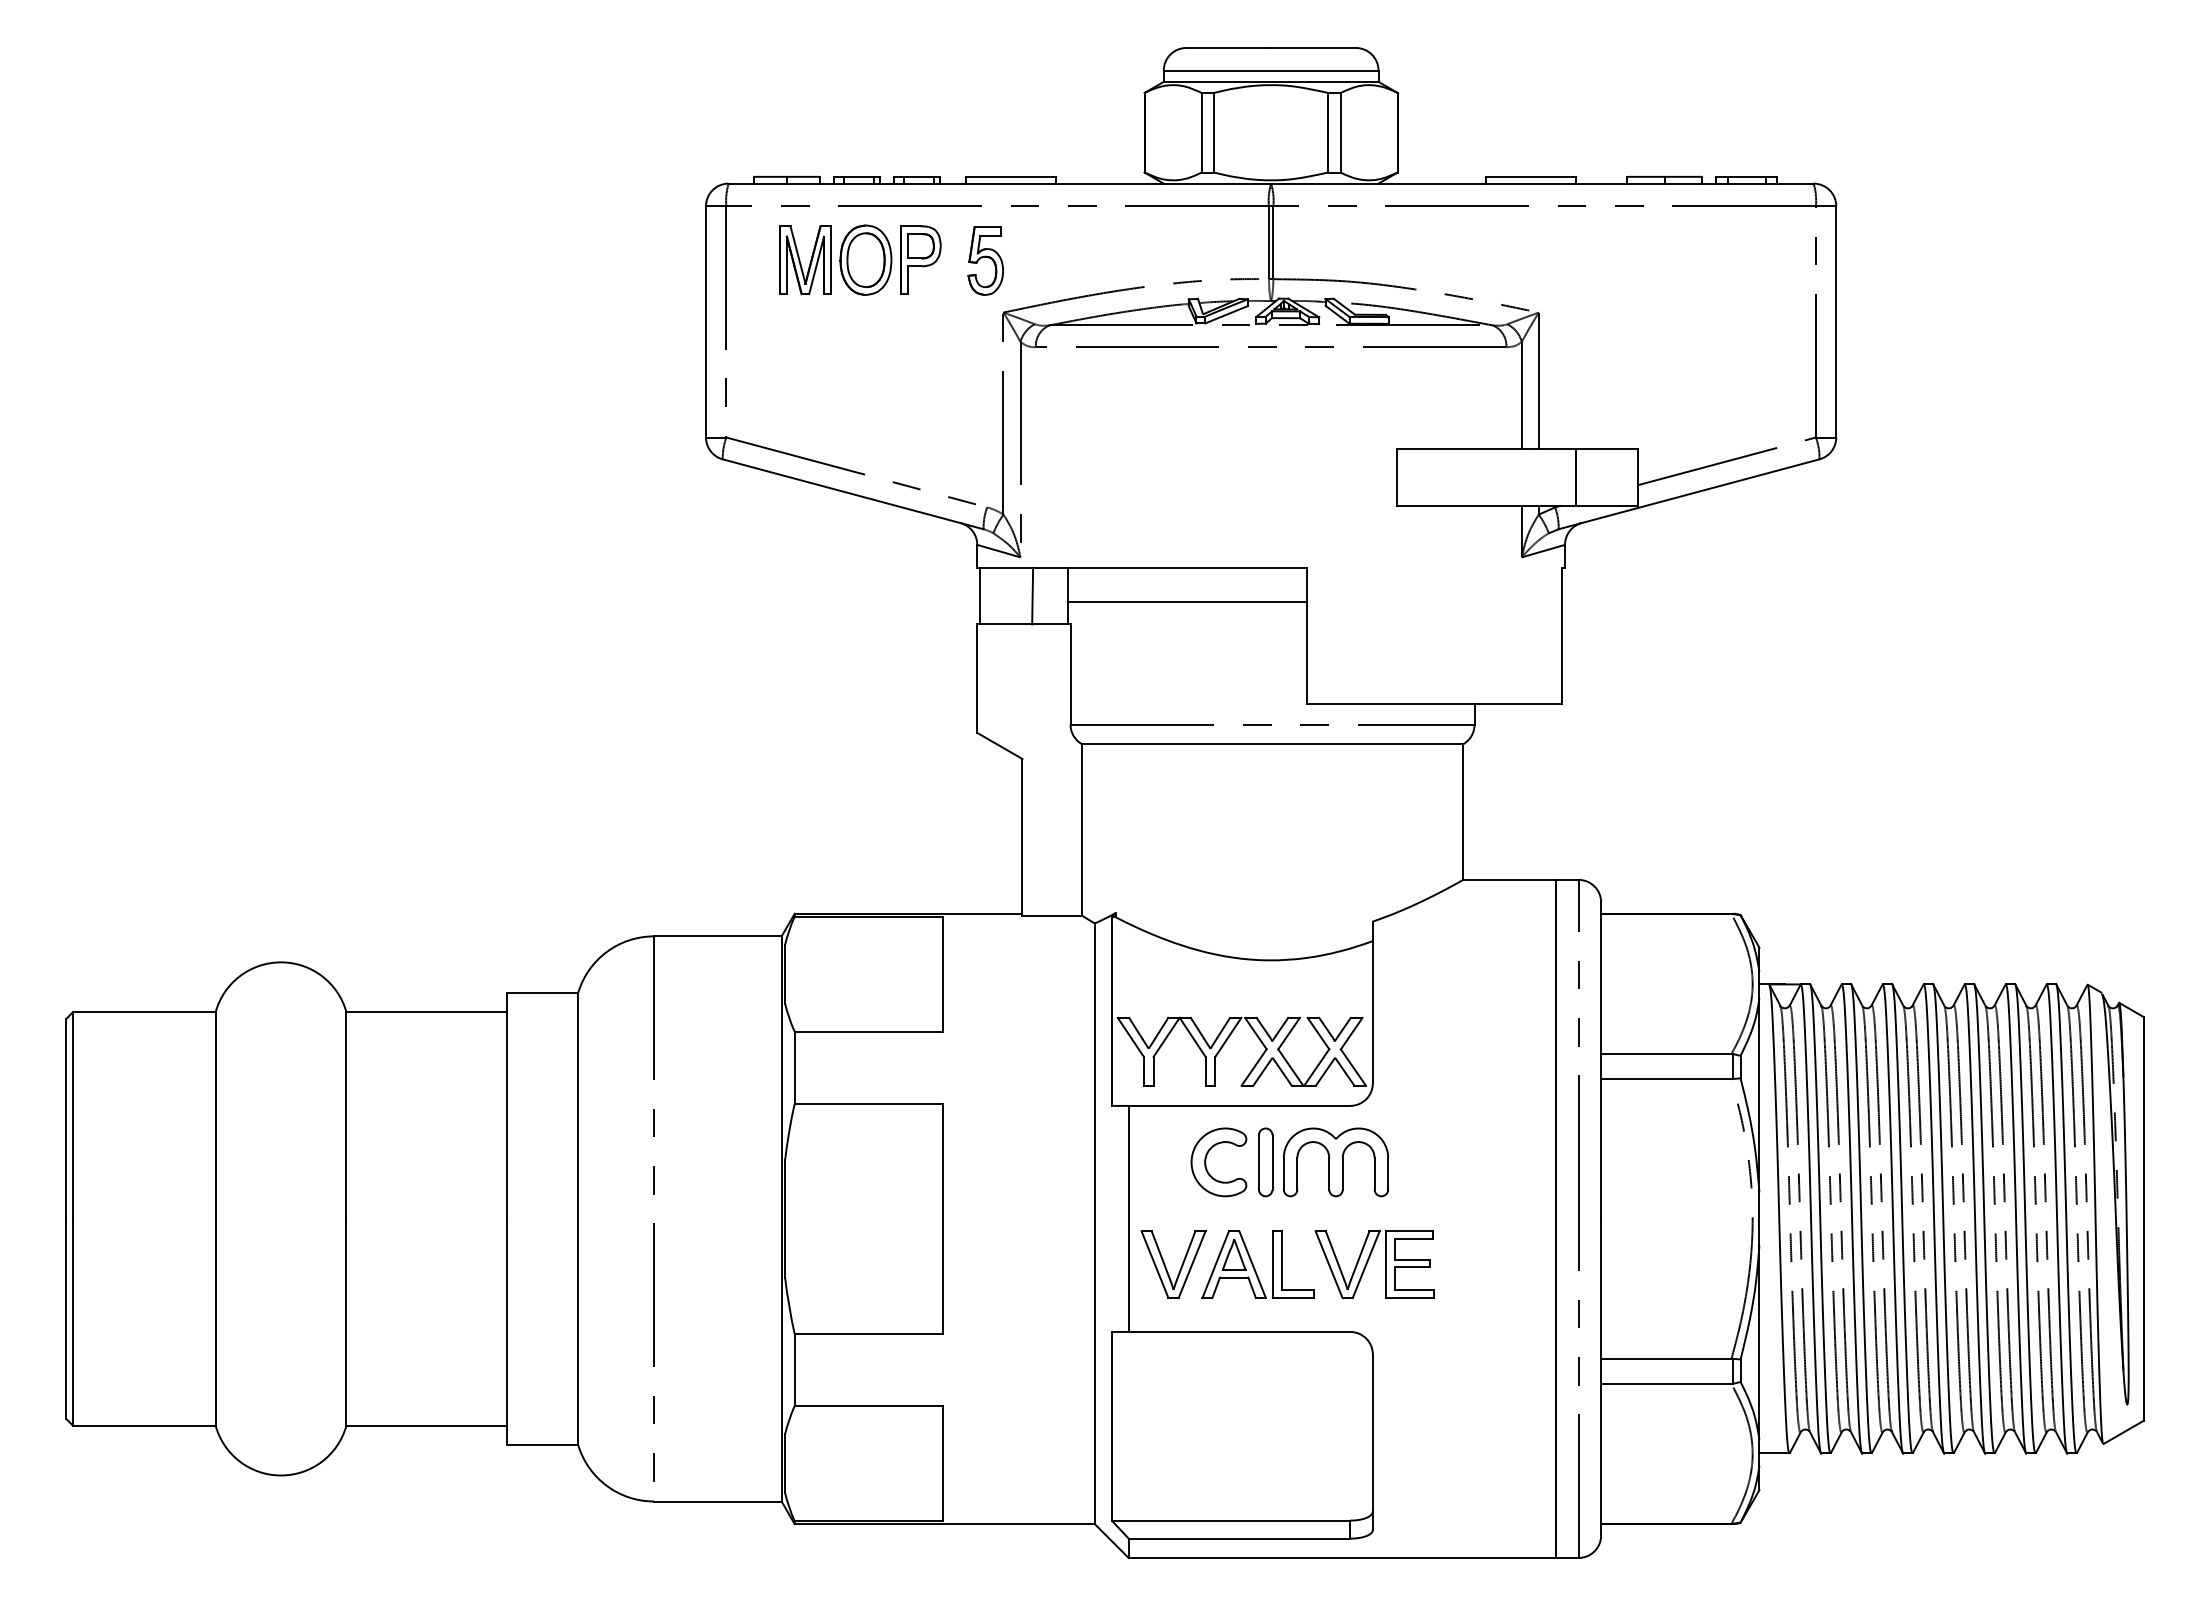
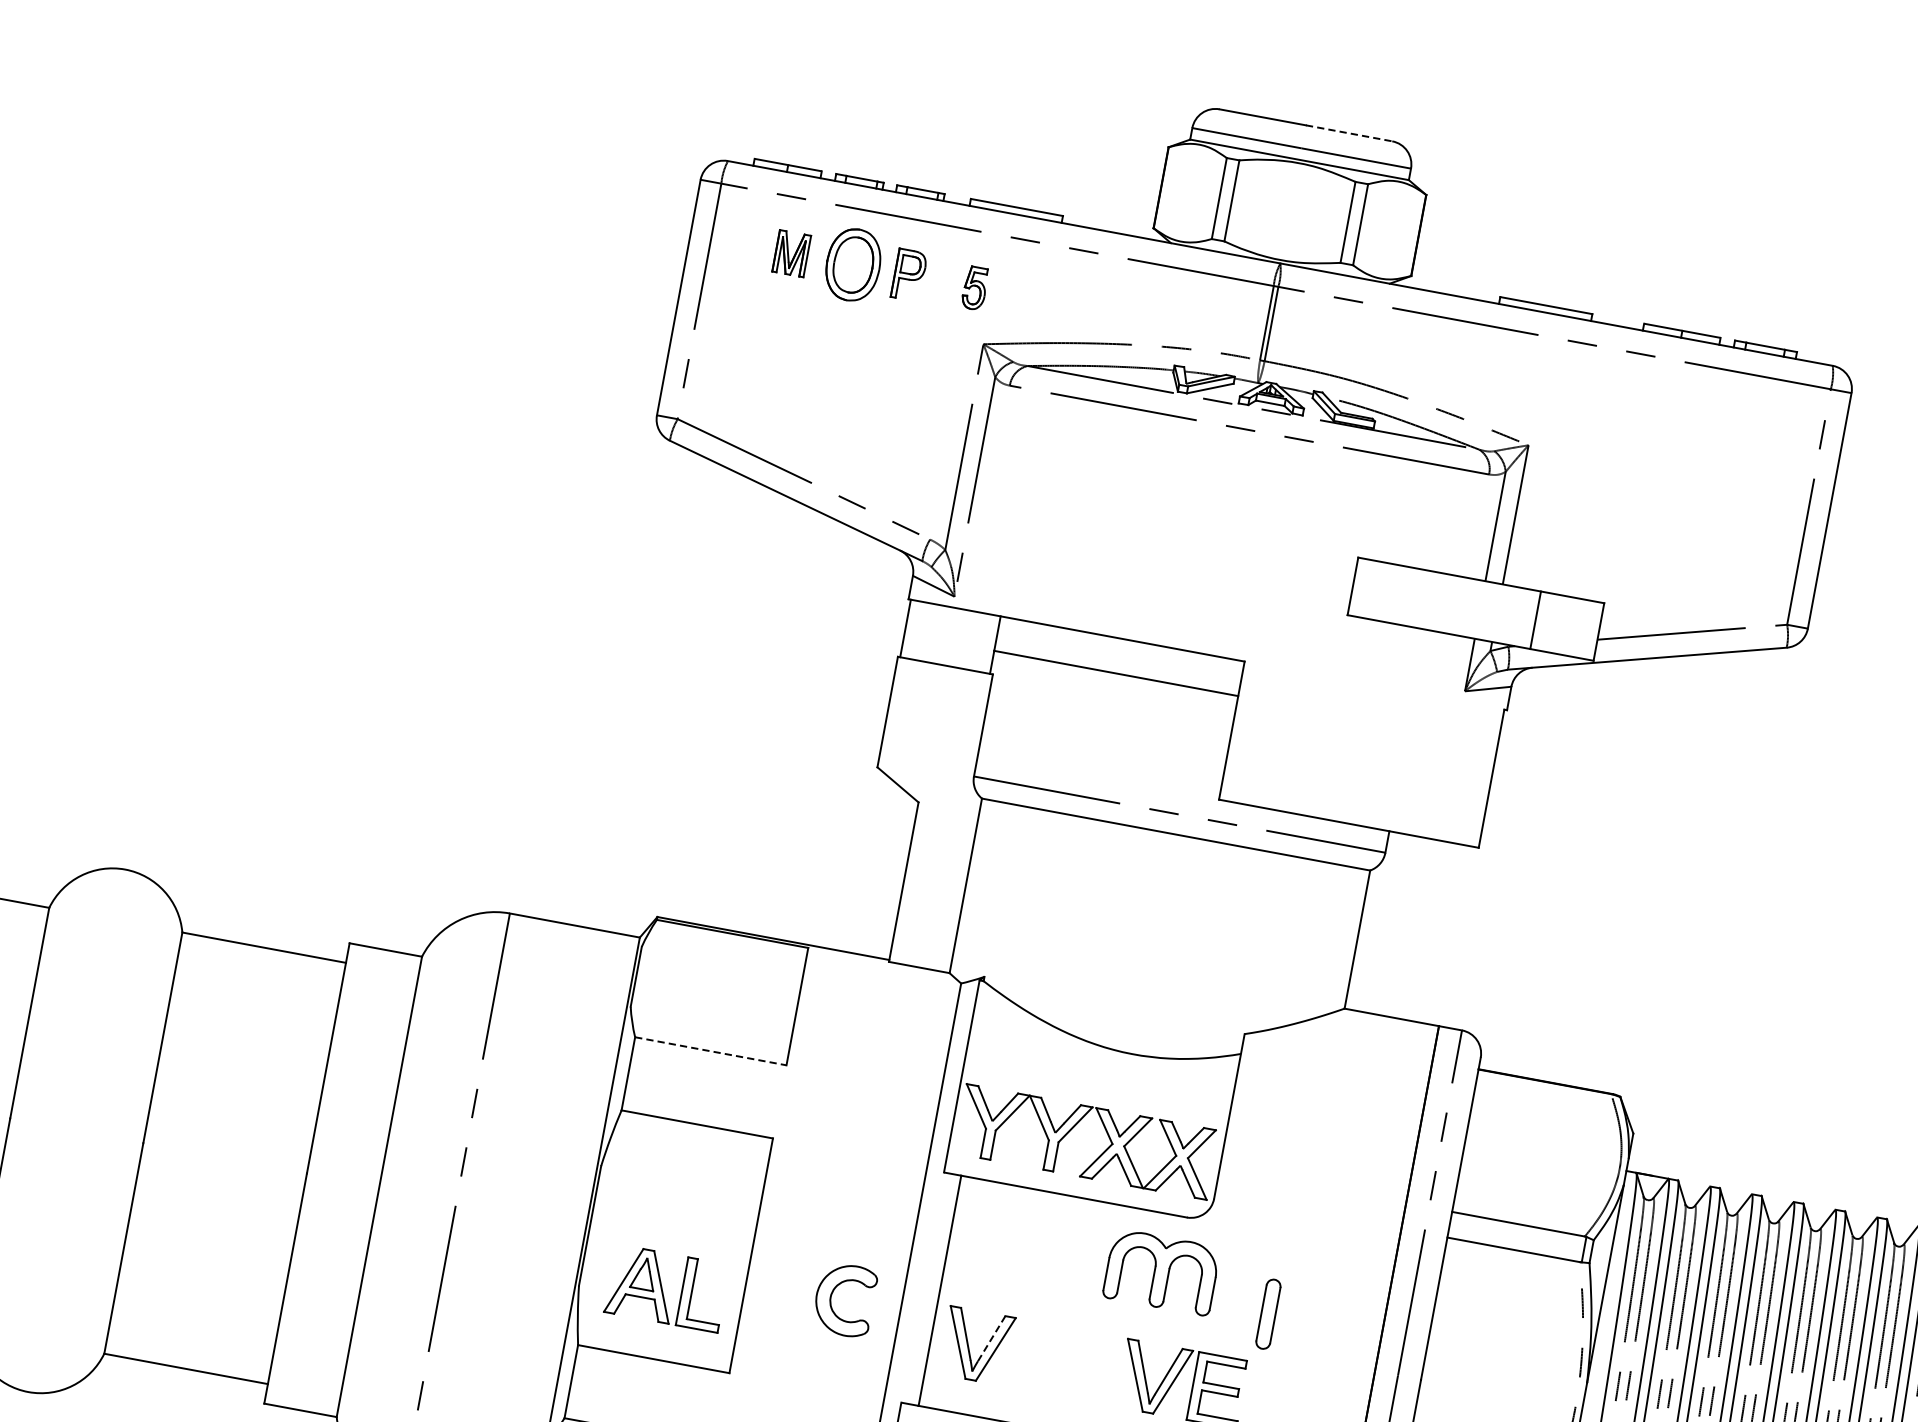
line: (1314, 47) -> (1350, 133), solid -> dashed
part: (920, 259) -> (908, 274), size x0.7
part: (805, 260) -> (791, 253), size x0.6
part: (985, 260) -> (974, 287), size x0.6
line: (1032, 595) -> (959, 637), removed
line: (869, 1031) -> (711, 1051), solid -> dashed
part: (1206, 1161) -> (832, 1296), moved
part: (1265, 1162) -> (1268, 1314), moved
line: (1186, 1255) -> (991, 1338), solid -> dashed
part: (1257, 1264) -> (666, 1288), moved

